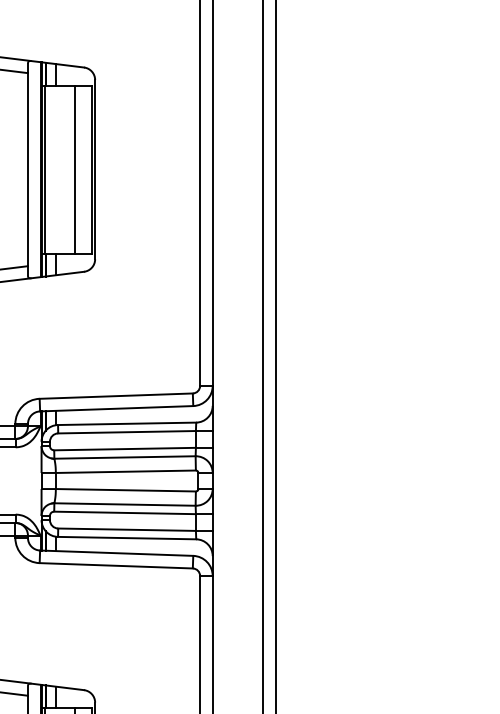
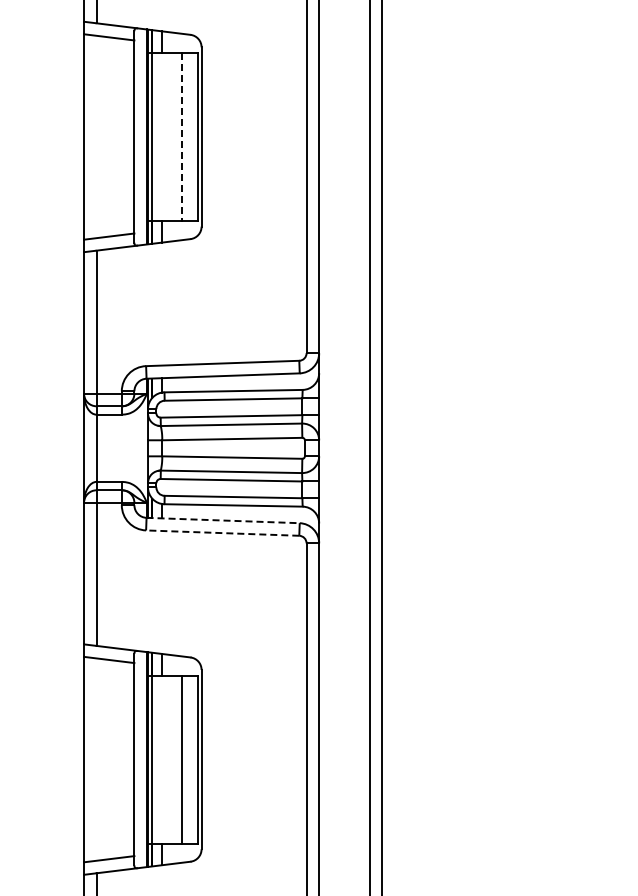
line: (75, 169) -> (181, 136), solid -> dashed
line: (117, 553) -> (223, 520), solid -> dashed
line: (116, 566) -> (222, 533), solid -> dashed

